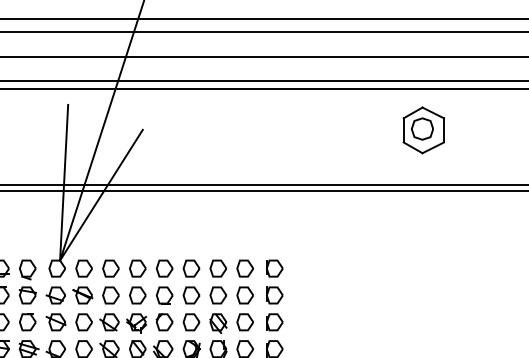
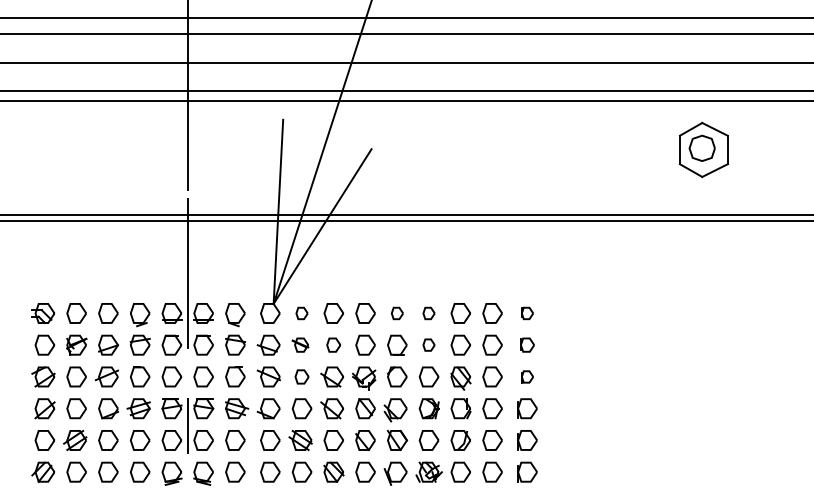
part: (83, 268) -> (301, 313), size x0.6
part: (164, 268) -> (397, 313), size x0.6
part: (191, 268) -> (428, 313), size x0.6
part: (274, 268) -> (527, 313), size x0.6
part: (82, 294) -> (300, 344), size x0.7
part: (110, 294) -> (333, 344), size x0.7
part: (191, 294) -> (428, 344), size x0.6
part: (274, 294) -> (527, 344), size x0.7
part: (83, 321) -> (301, 376), size x0.7
part: (274, 321) -> (527, 376), size x0.6

